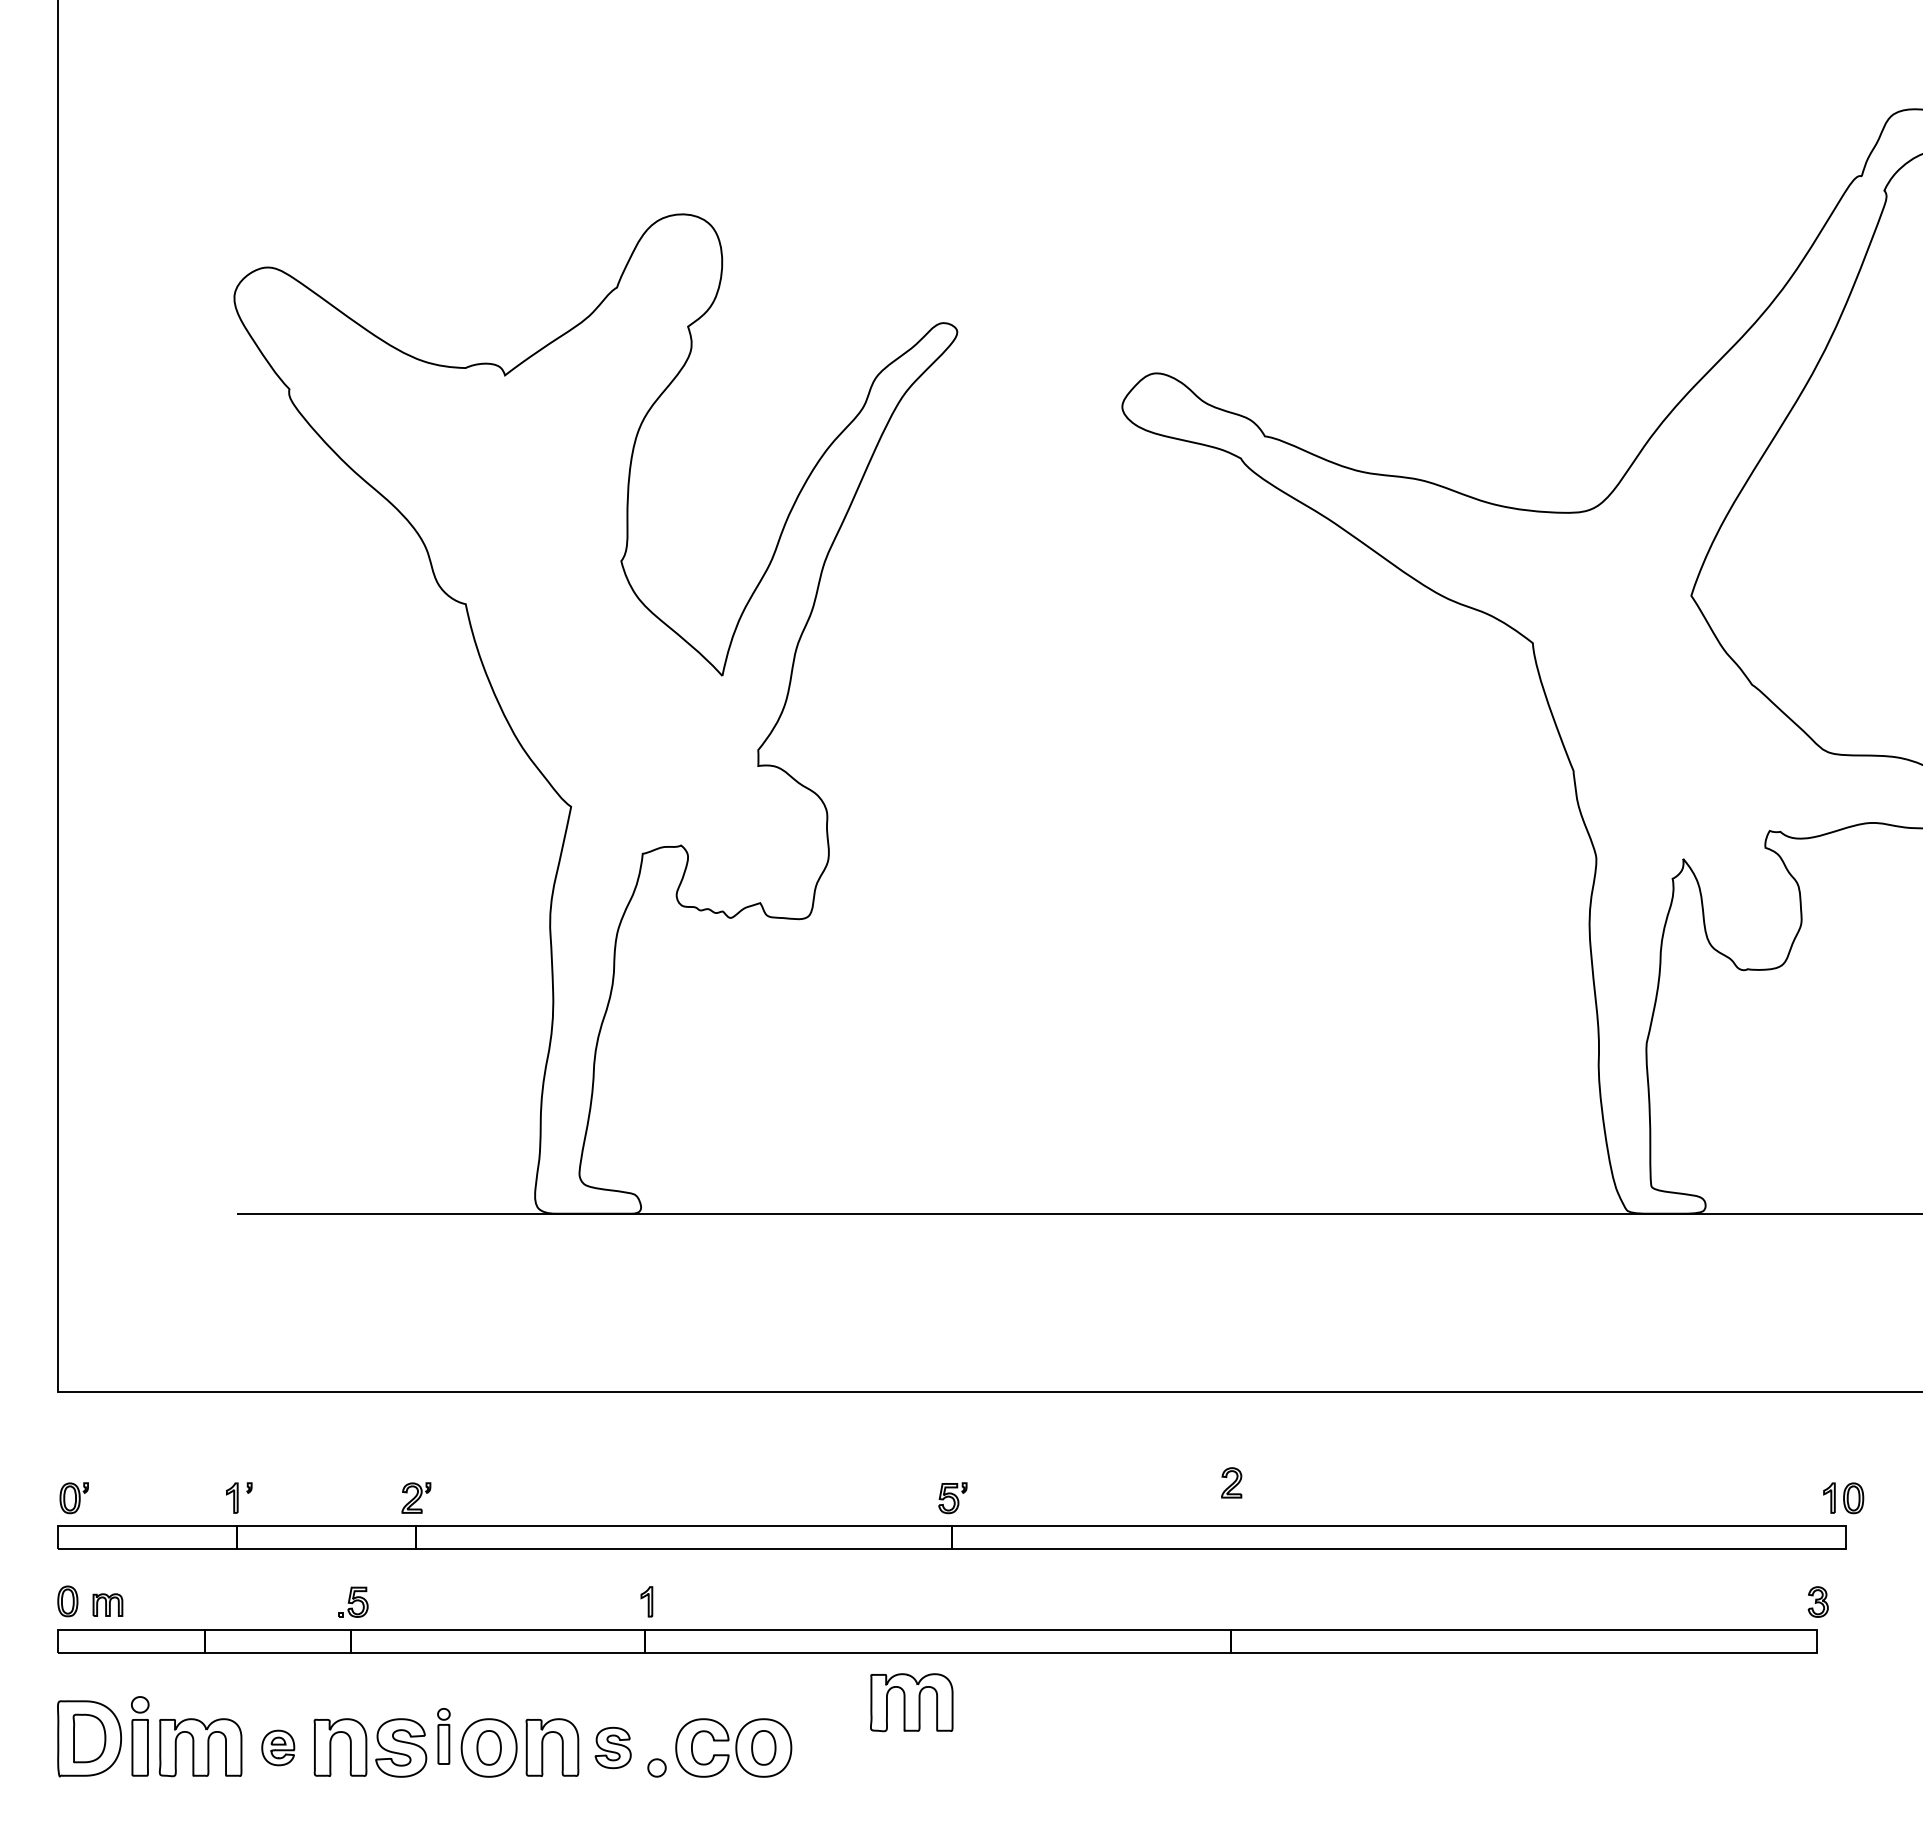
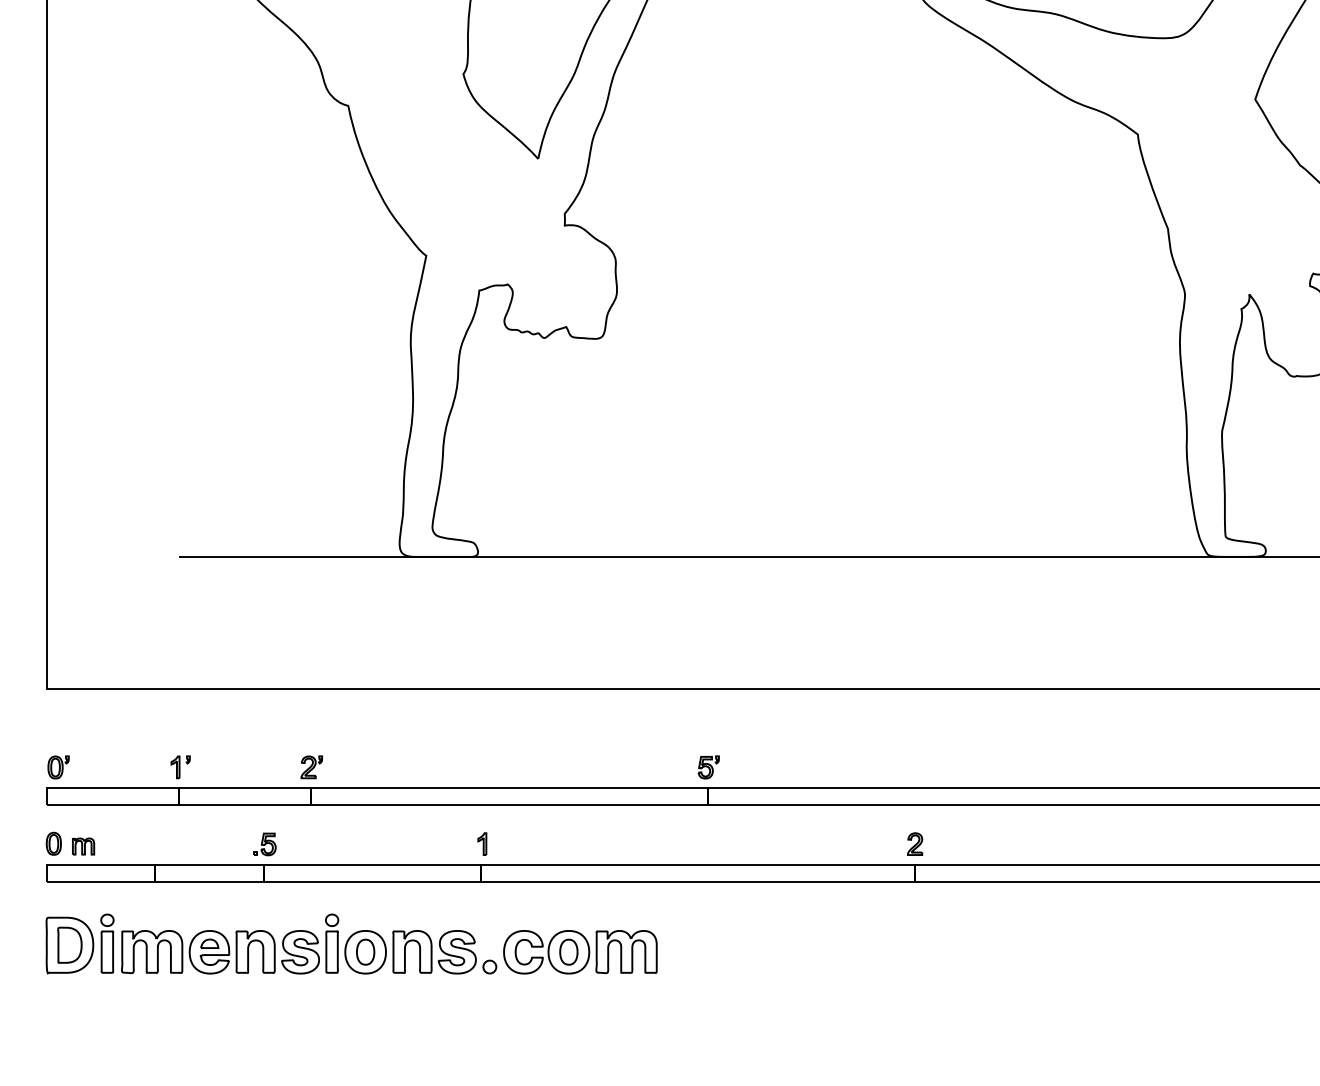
part: (1231, 1482) -> (914, 843), moved
part: (911, 1702) -> (626, 951), moved
part: (443, 1736) -> (331, 943), size x1.43
part: (278, 1747) -> (209, 951), size x1.67
part: (613, 1747) -> (457, 951), size x1.43

